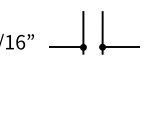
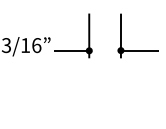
part: (82, 32) -> (88, 35), moved

